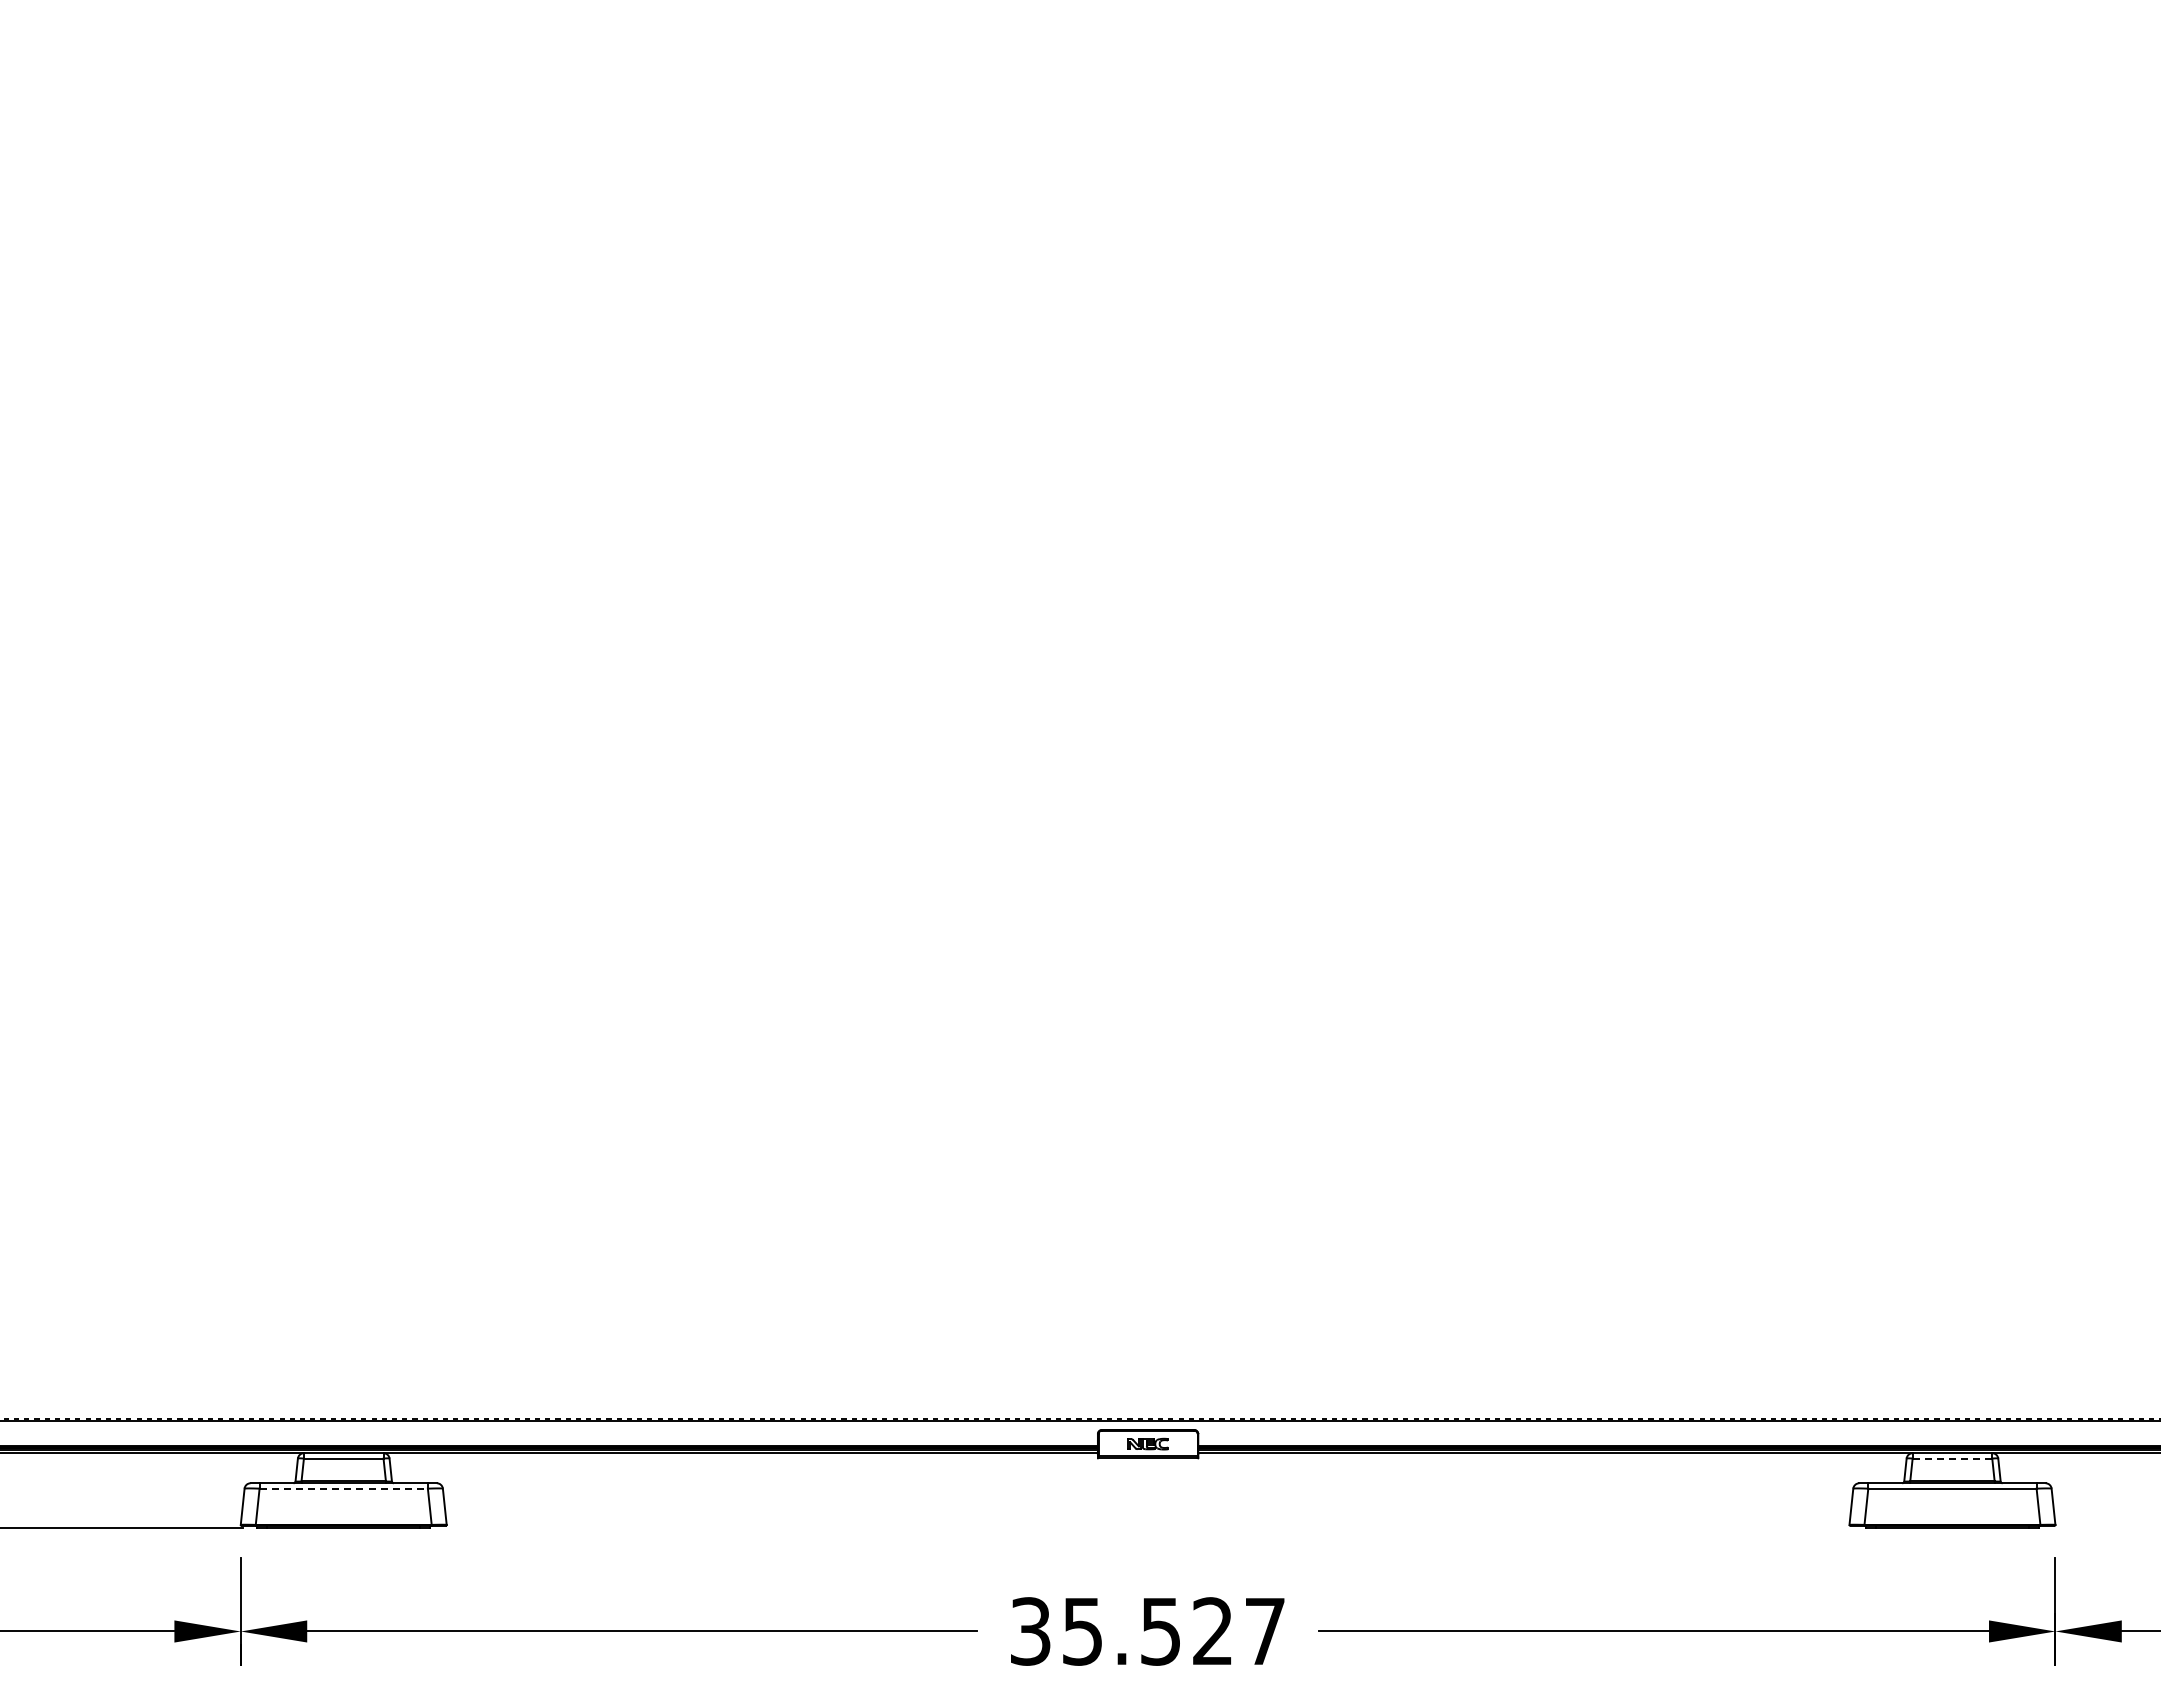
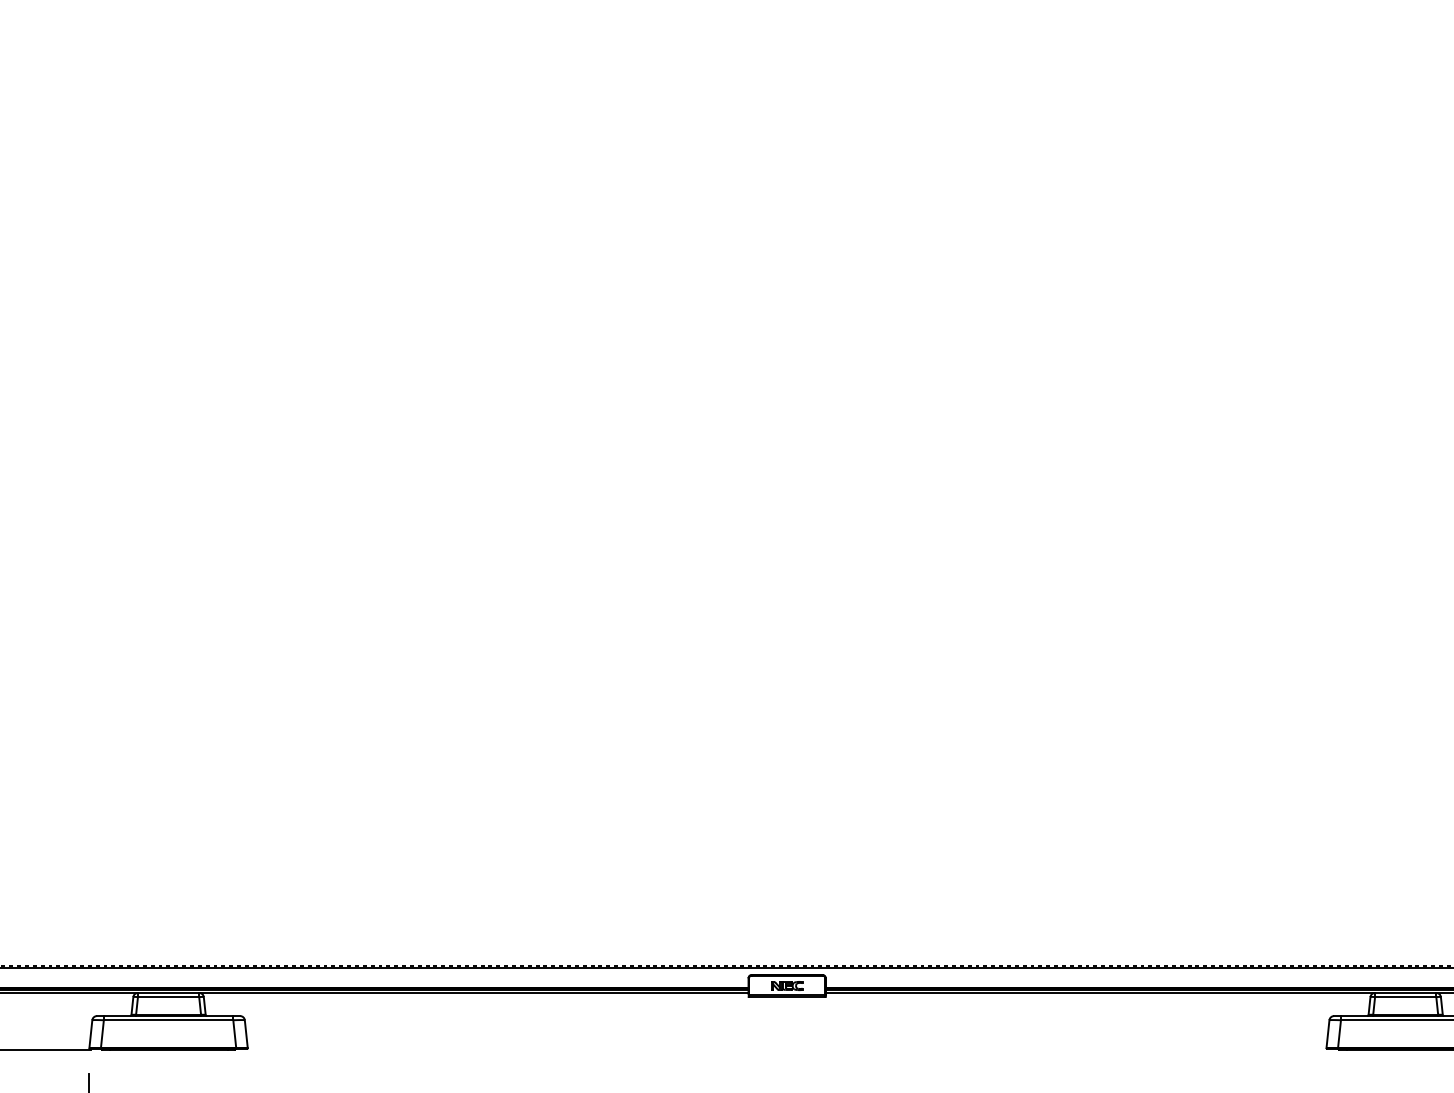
line: (1952, 1458) -> (1405, 997), dashed -> solid
line: (344, 1488) -> (169, 1020), dashed -> solid

